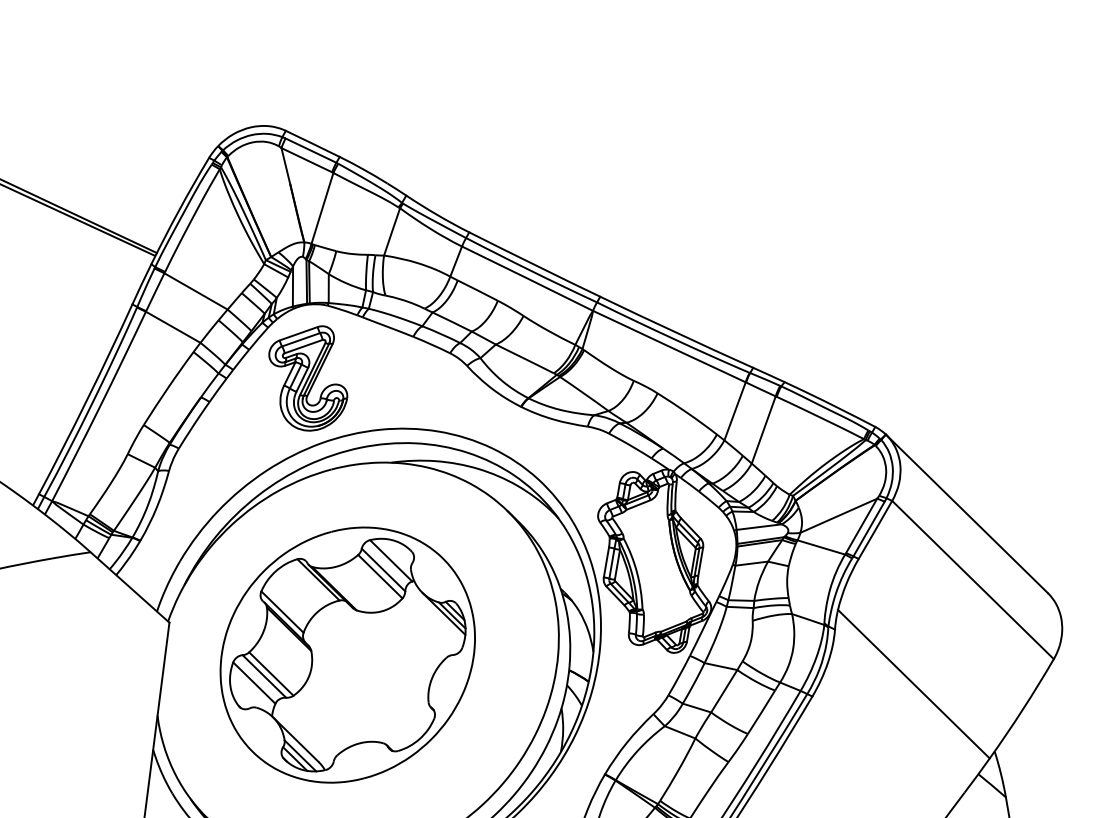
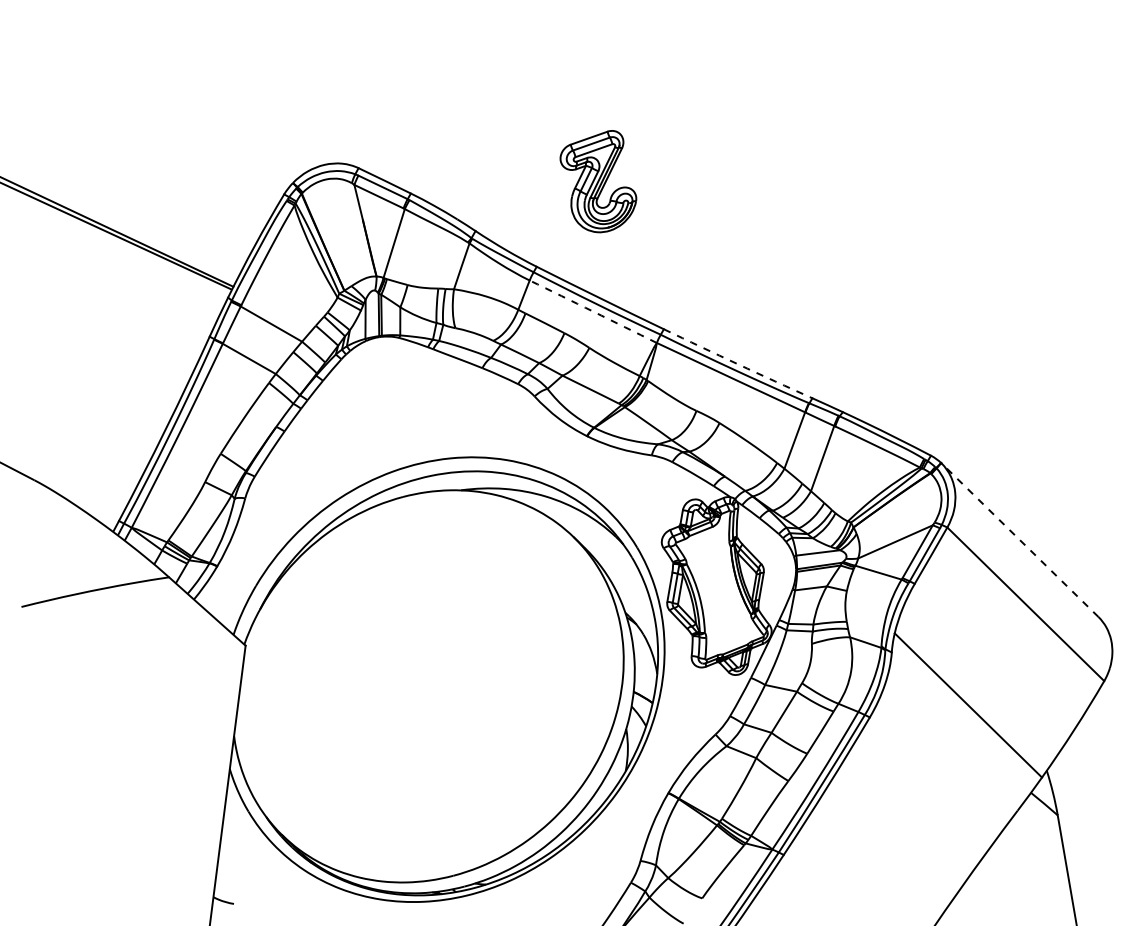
arc: (527, 278) -> (593, 311), solid -> dashed
arc: (676, 333) -> (737, 364), solid -> dashed
part: (308, 378) -> (598, 181), moved
line: (966, 514) -> (1019, 540), solid -> dashed
part: (347, 654) -> (418, 676), removed

